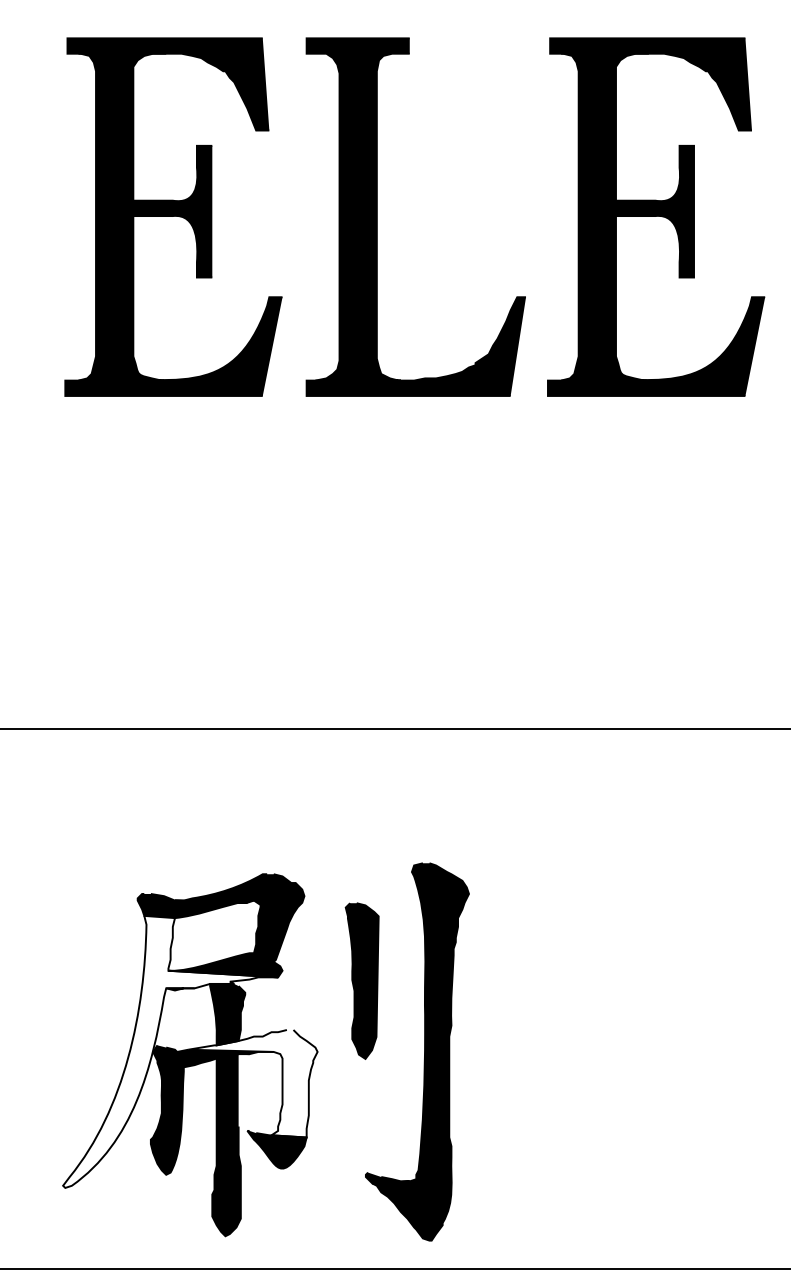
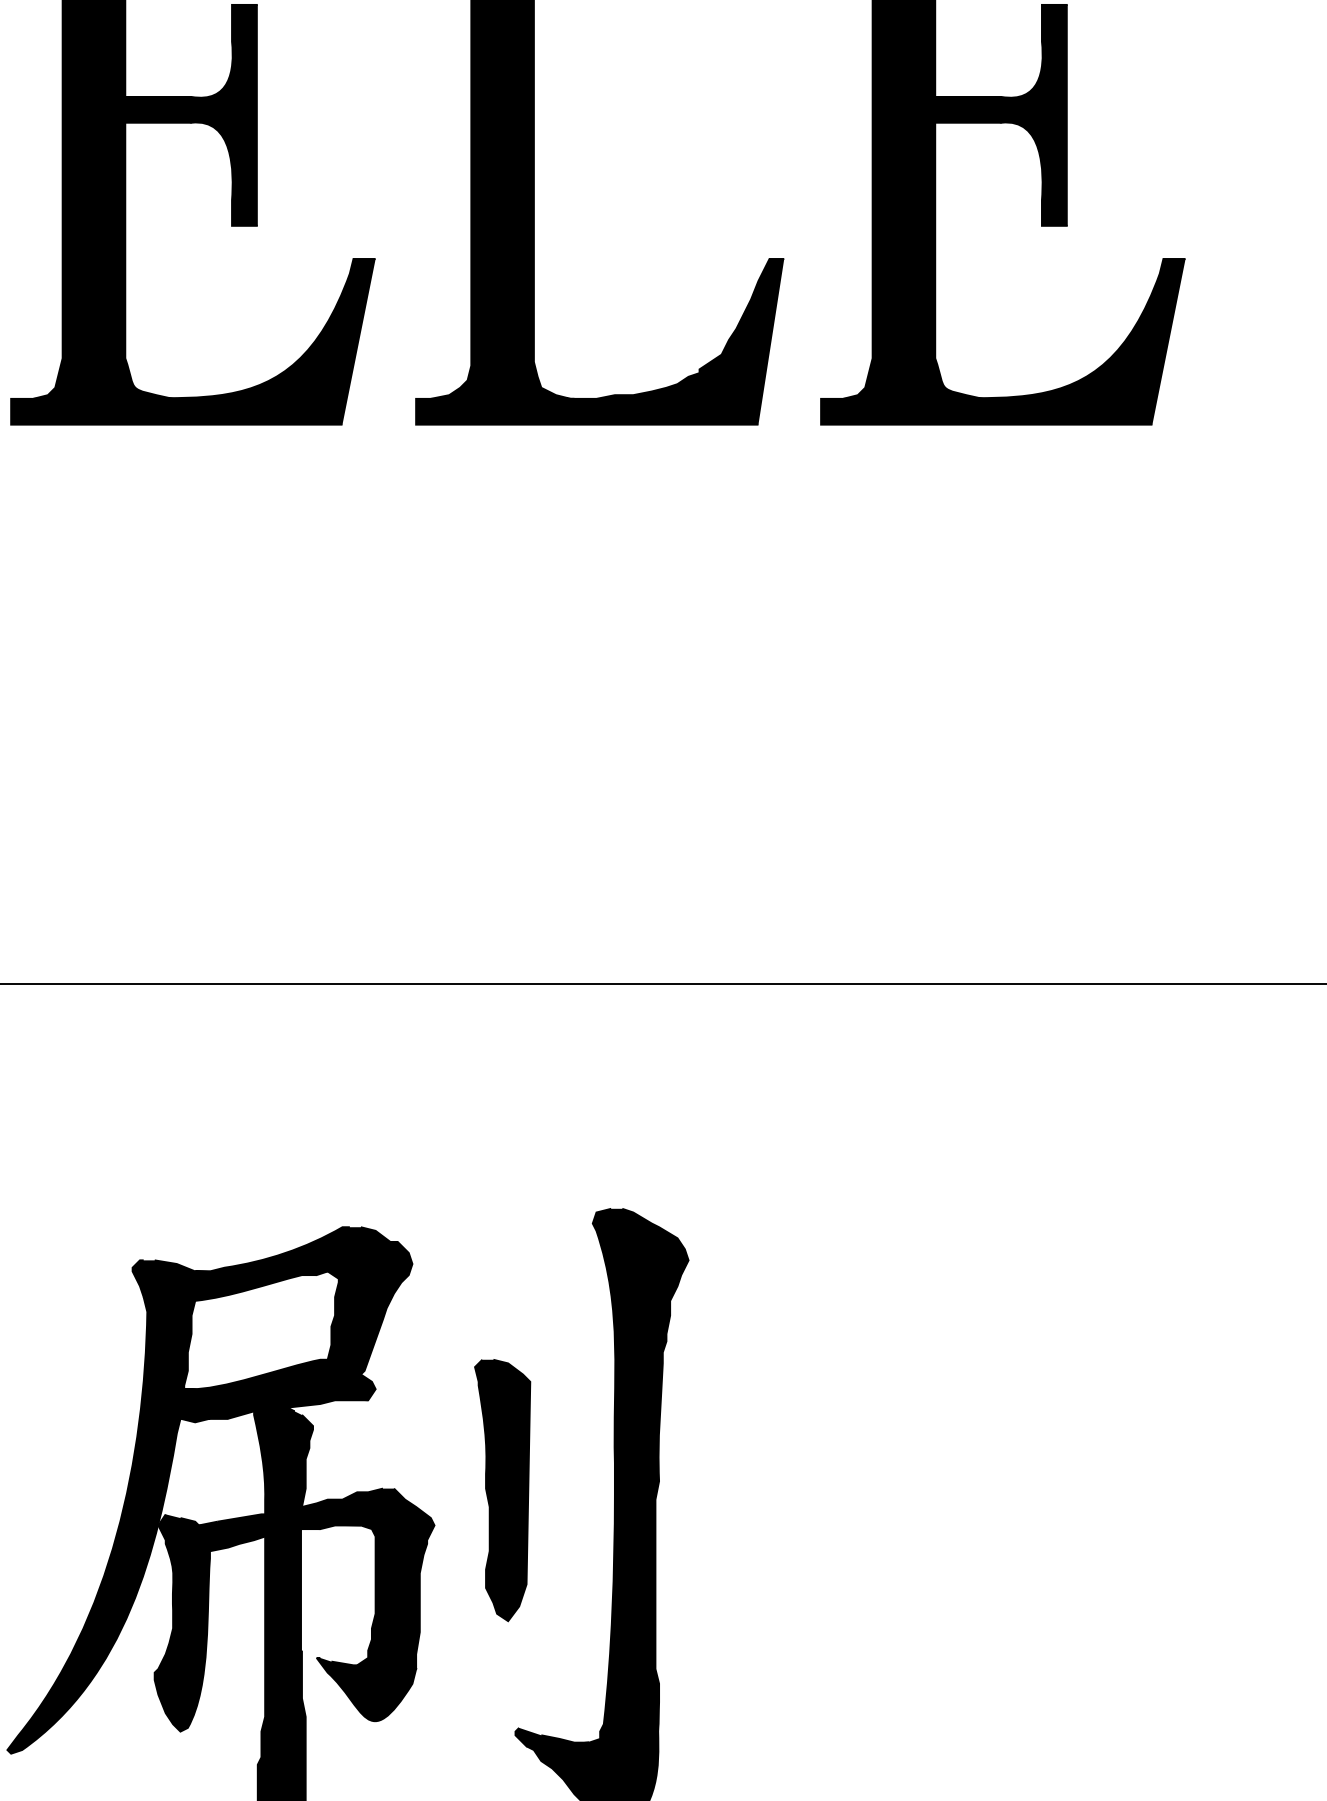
part: (361, 980) -> (501, 1489), moved
fill: (170, 1051) -> (187, 1524), added
fill: (252, 1083) -> (325, 1578), added

